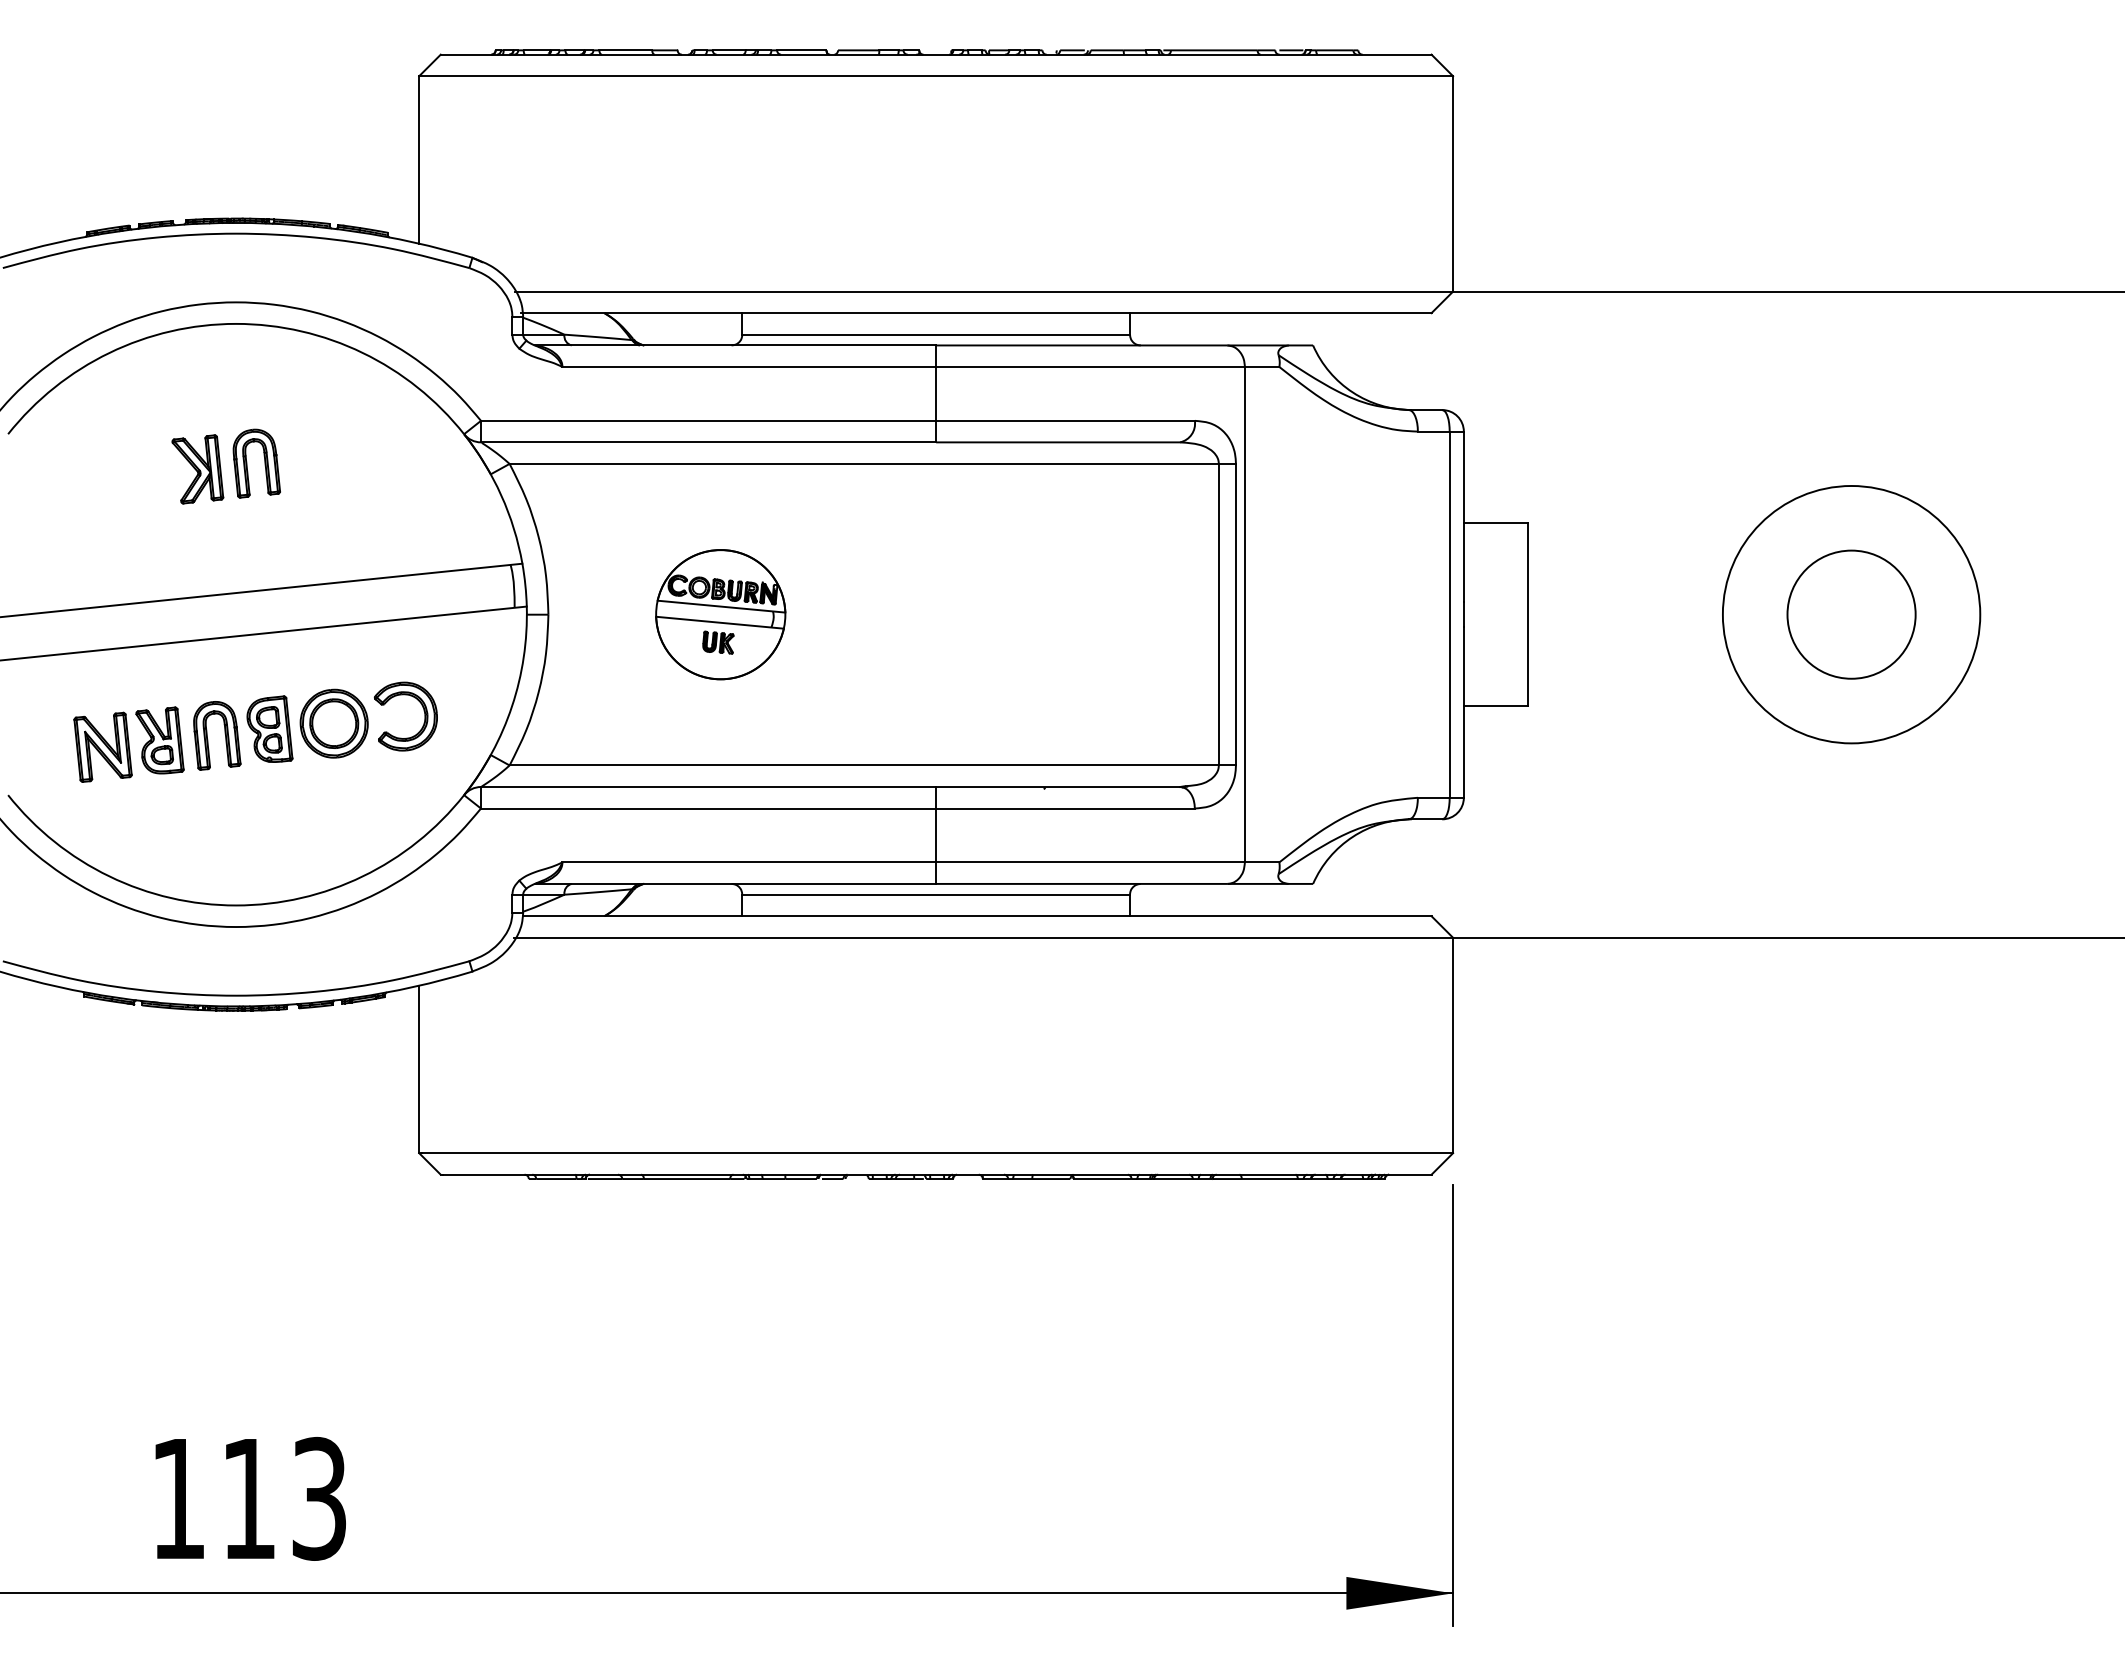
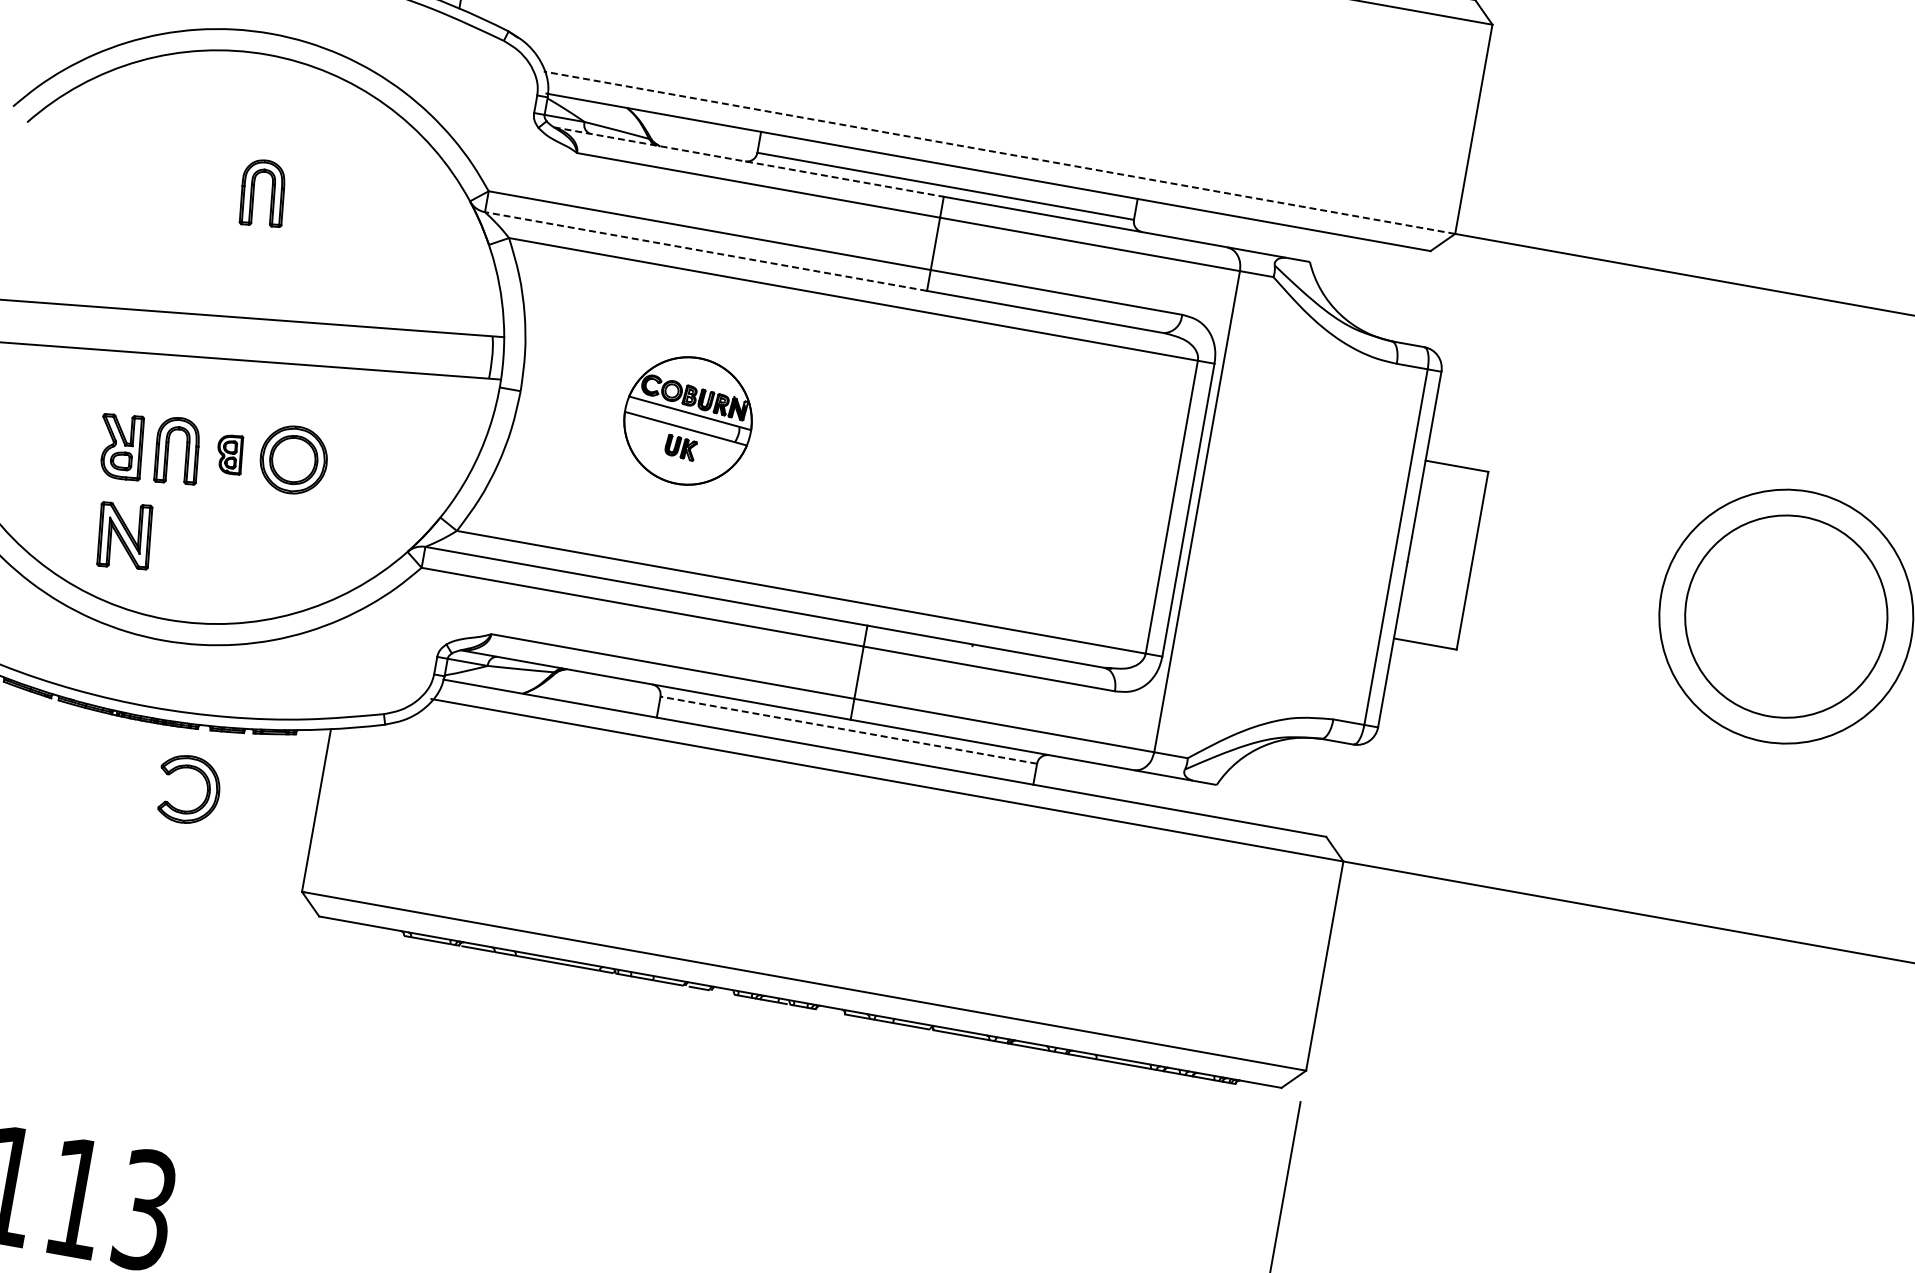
line: (983, 291) -> (999, 152), solid -> dashed
line: (735, 345) -> (748, 162), solid -> dashed
line: (708, 442) -> (705, 251), solid -> dashed
part: (197, 469) -> (204, 189), removed
circle: (1851, 614) -> (1786, 616), size x1.6
part: (423, 711) -> (206, 787), moved
part: (269, 728) -> (230, 453), size x0.6
part: (102, 746) -> (124, 534), moved
line: (936, 894) -> (849, 730), solid -> dashed

